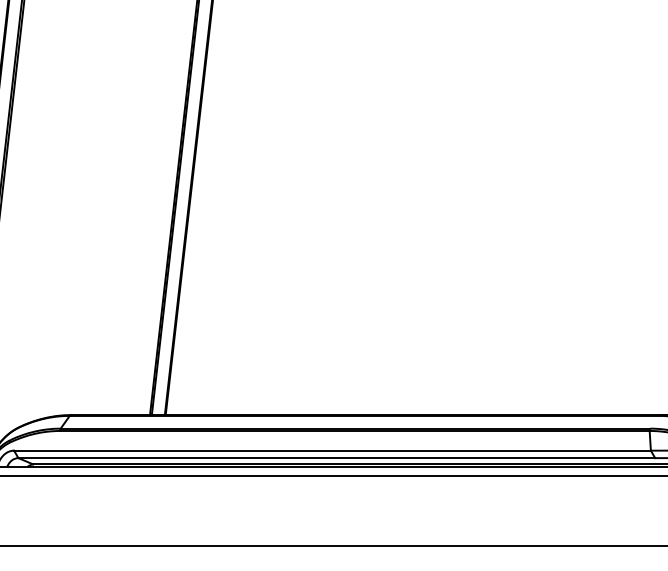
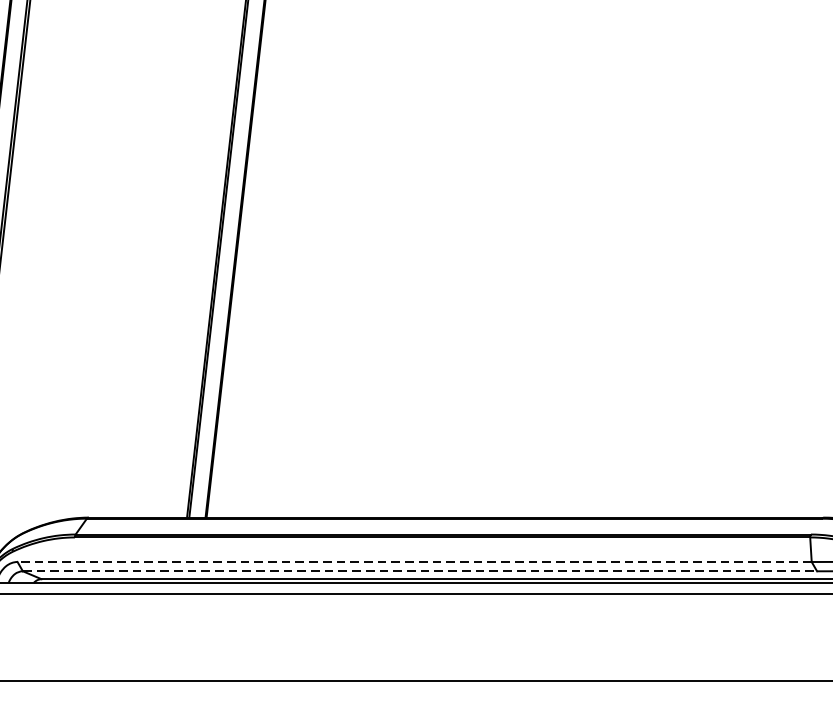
line: (332, 450) -> (414, 561), solid -> dashed
line: (337, 458) -> (420, 571), solid -> dashed

